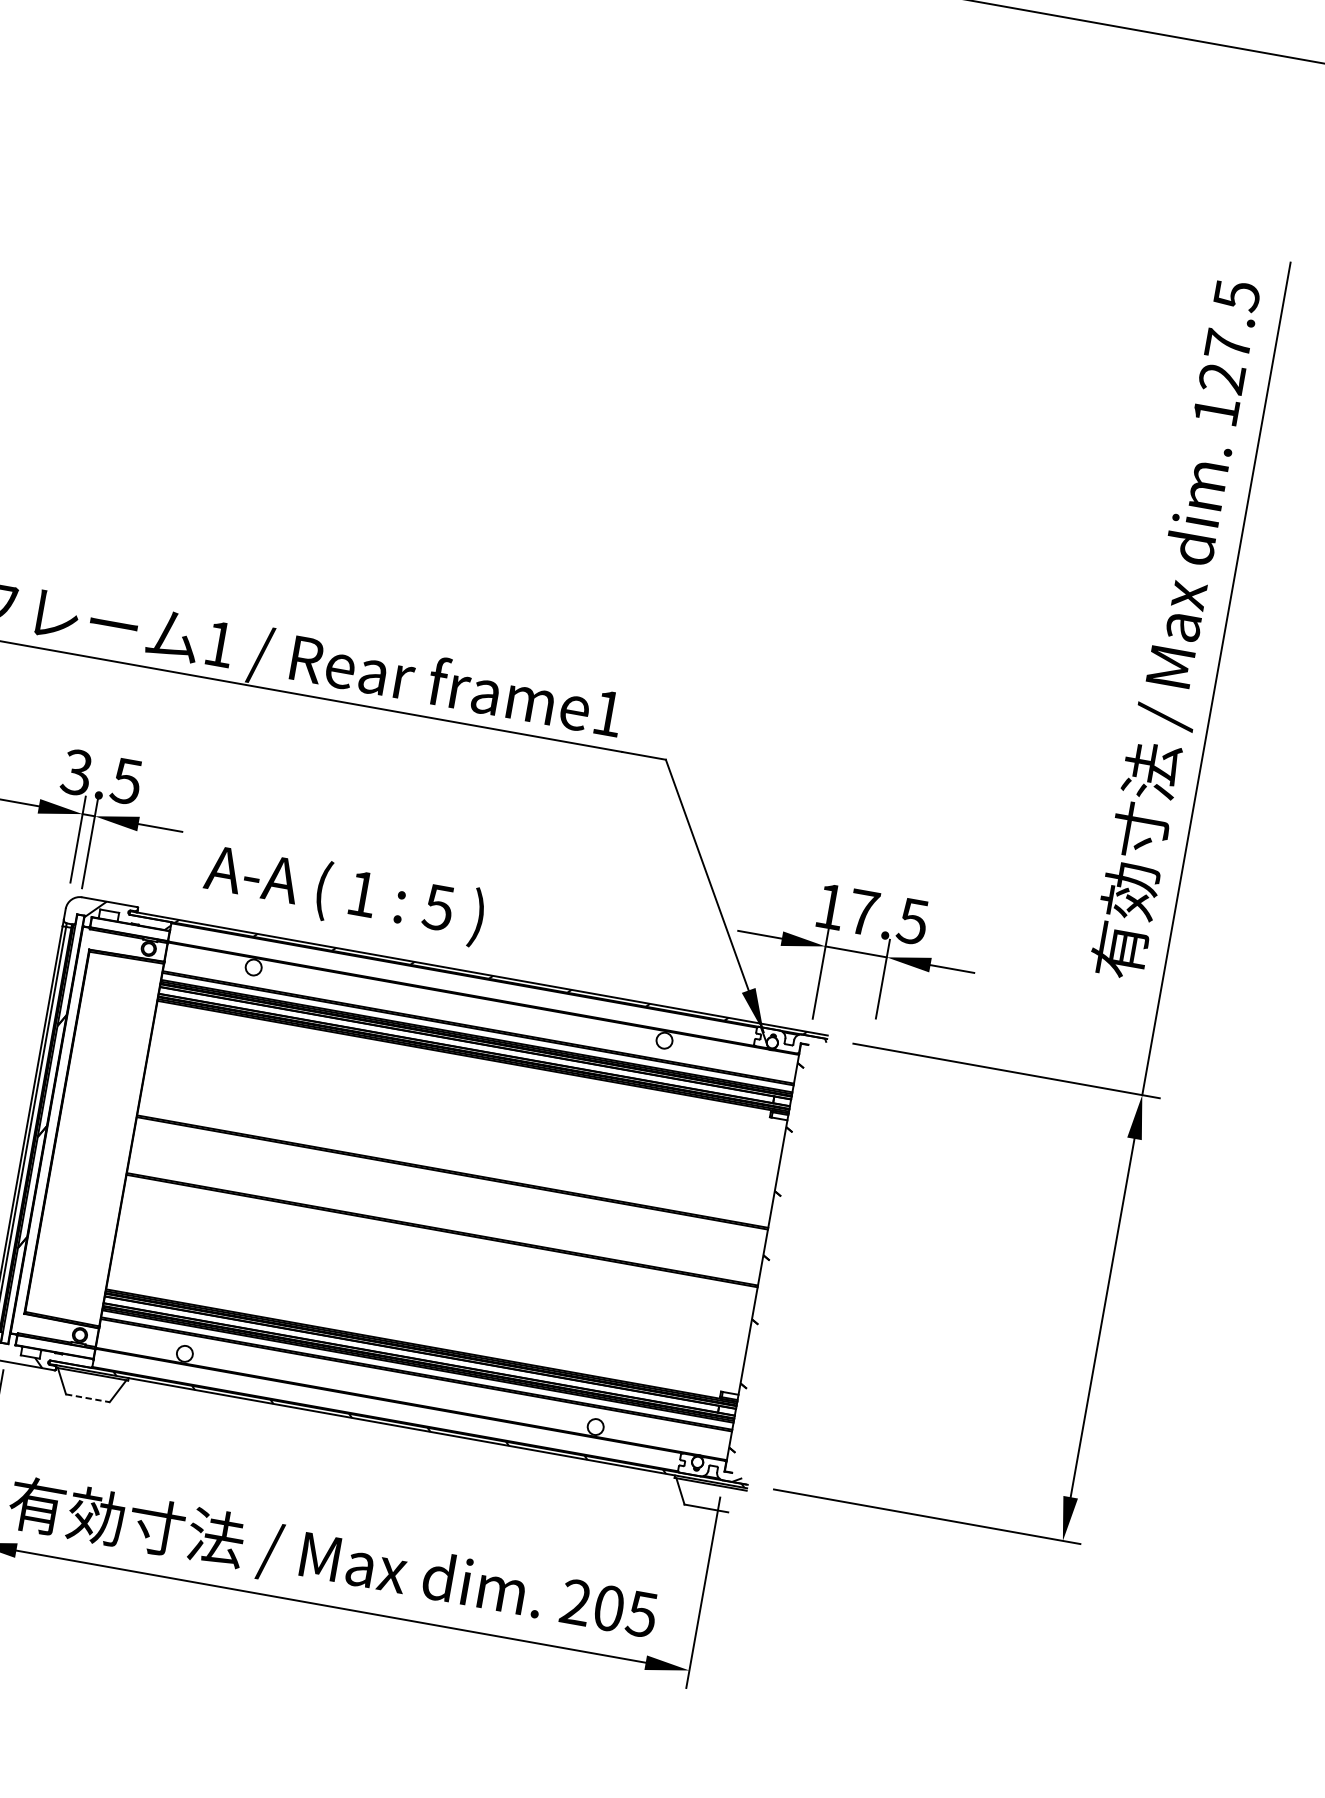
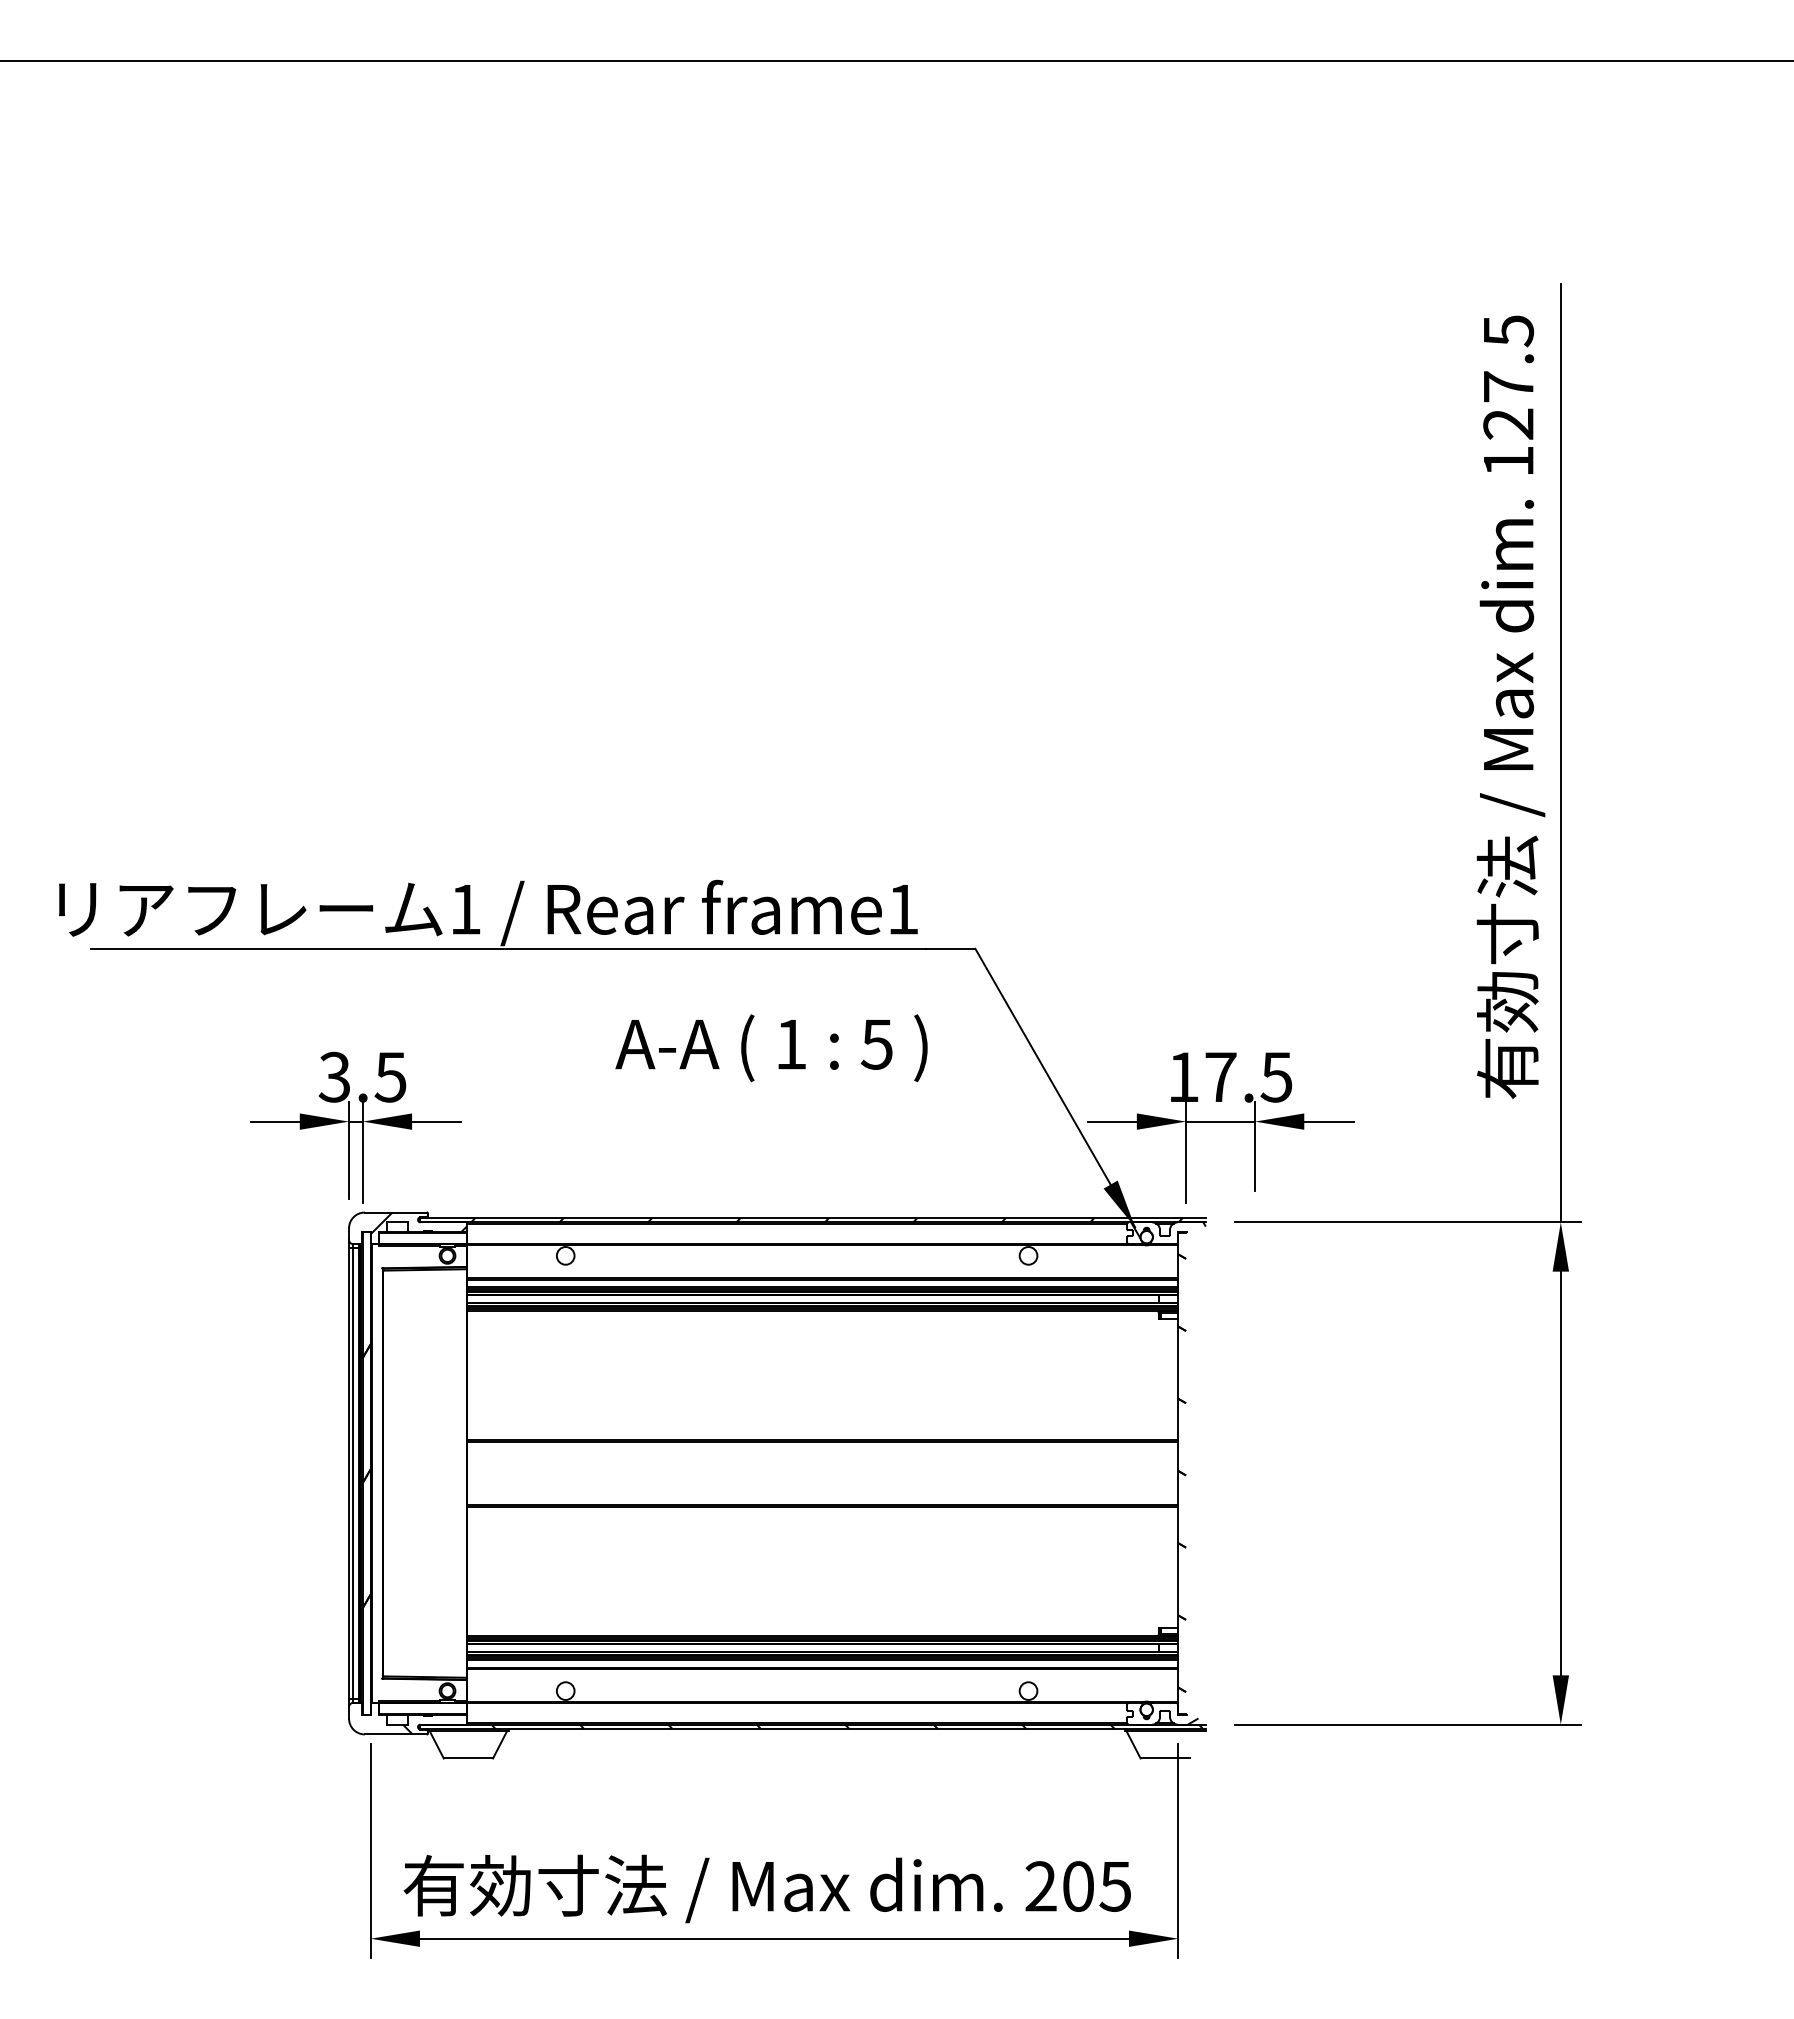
text: (344, 894) -> (771, 1048), moved
line: (87, 1398) -> (468, 1758), dashed -> solid

